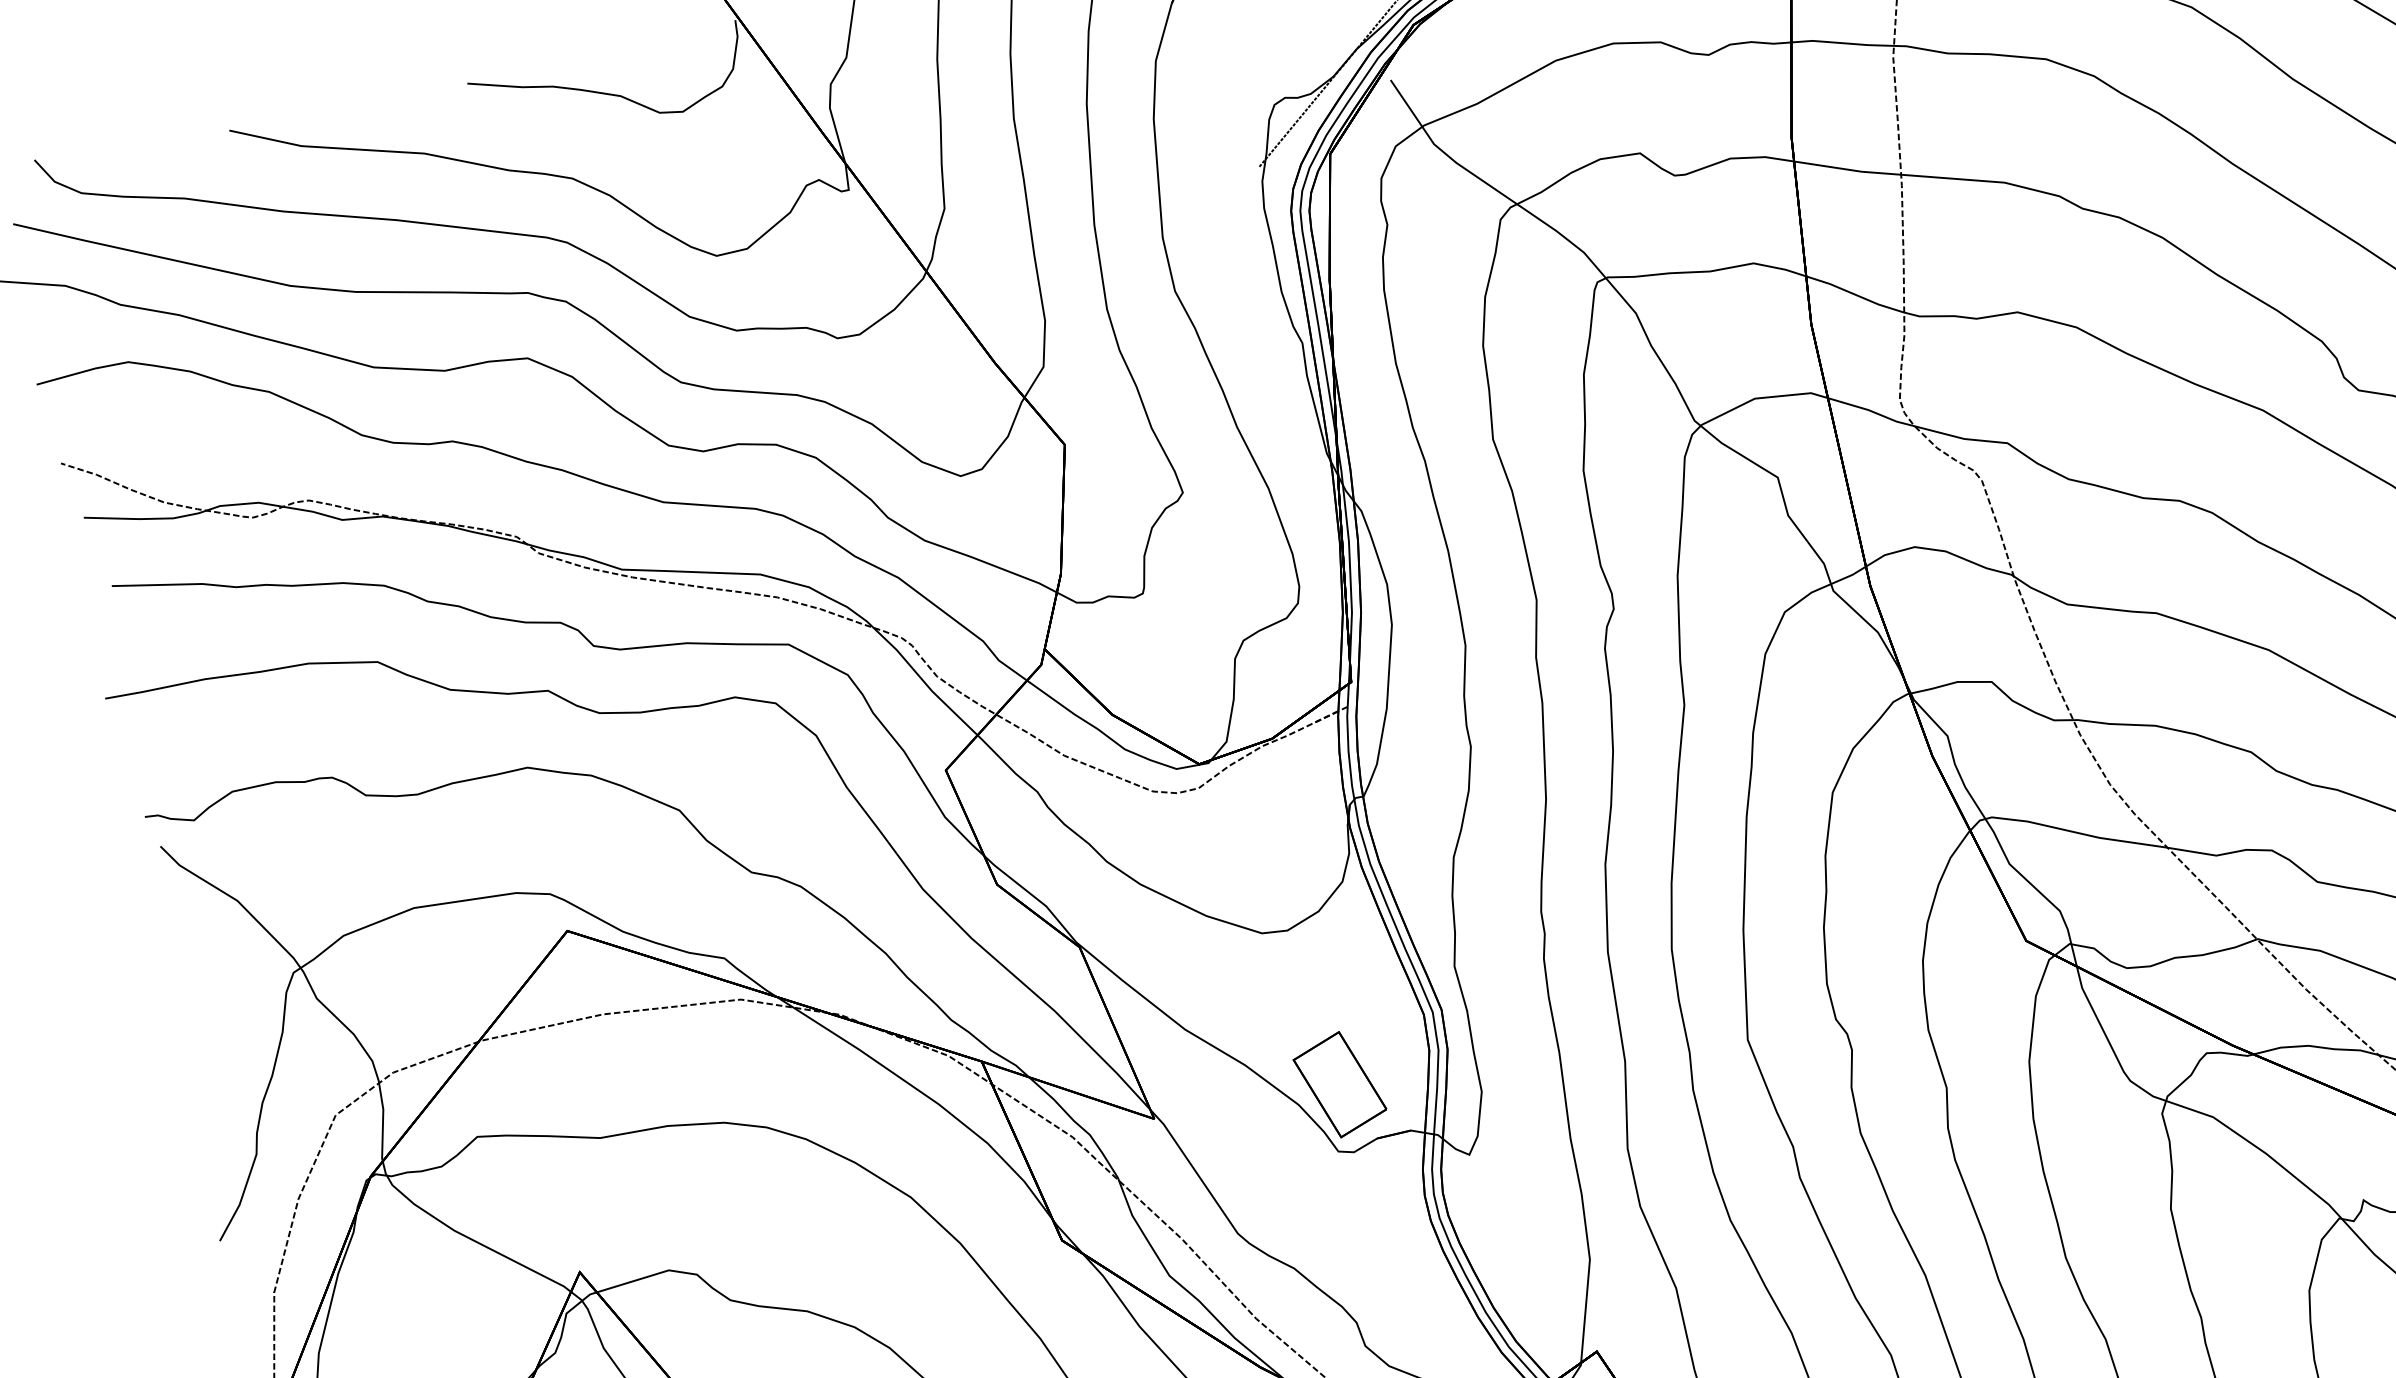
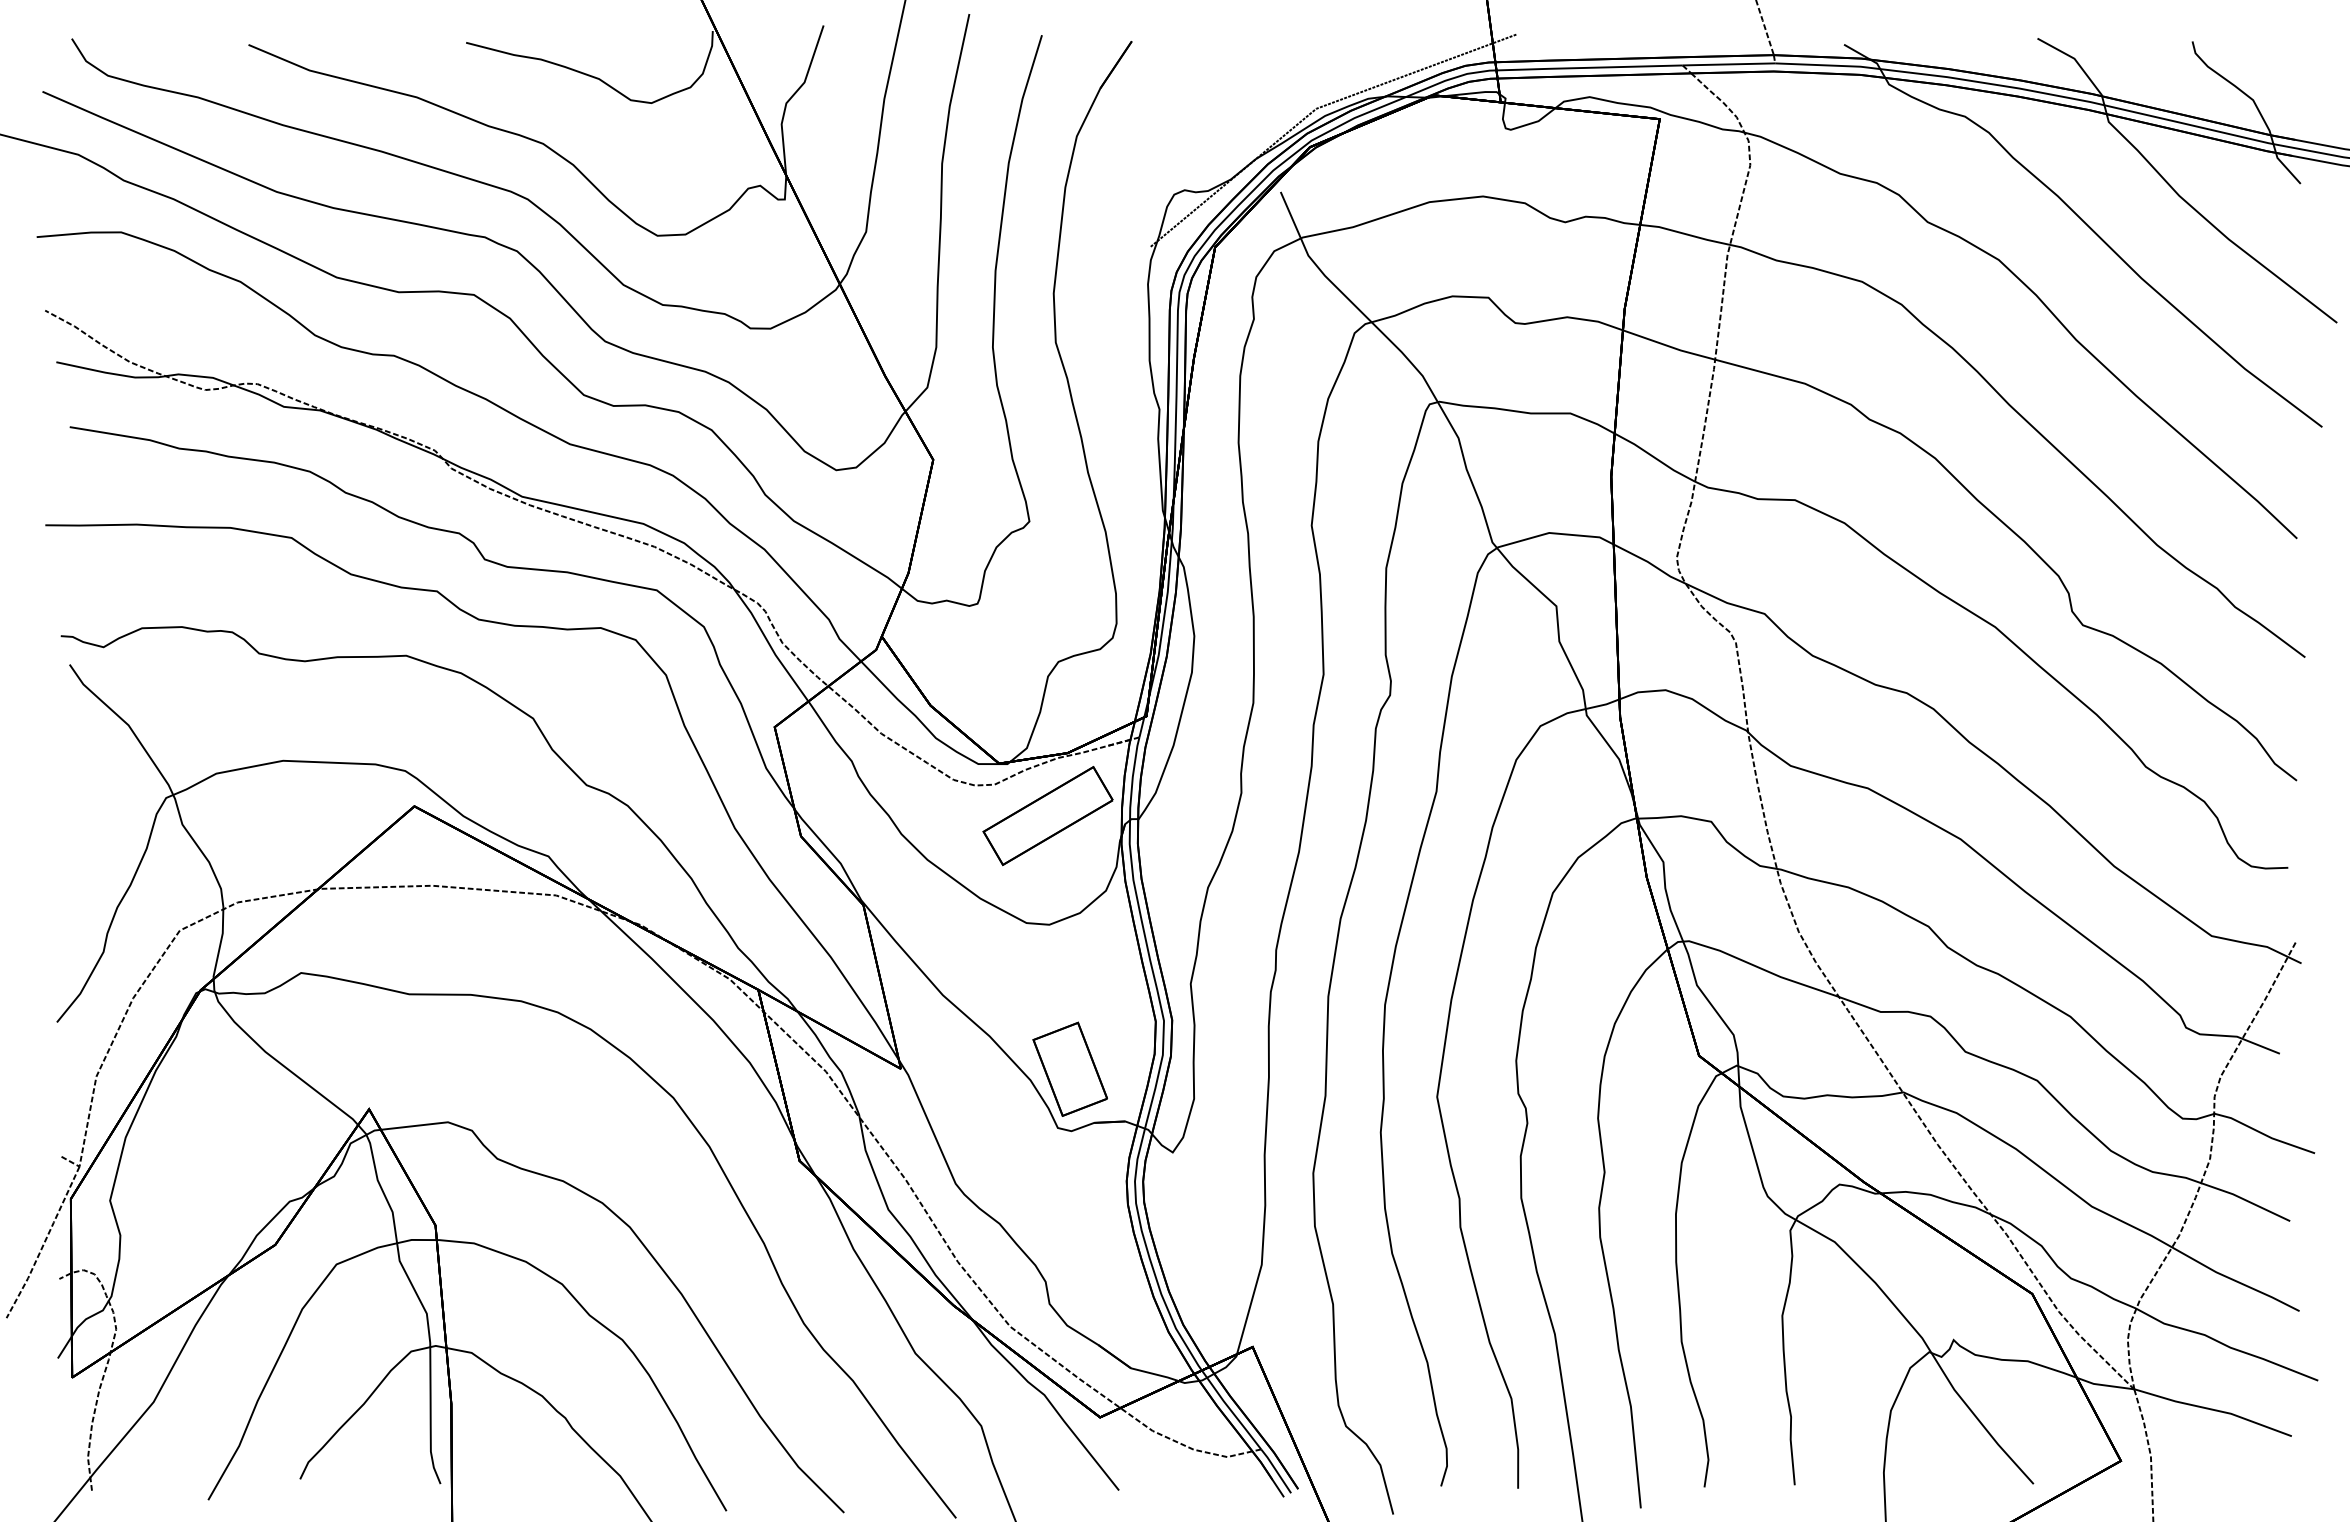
part: (1263, 812) -> (1047, 816), added

